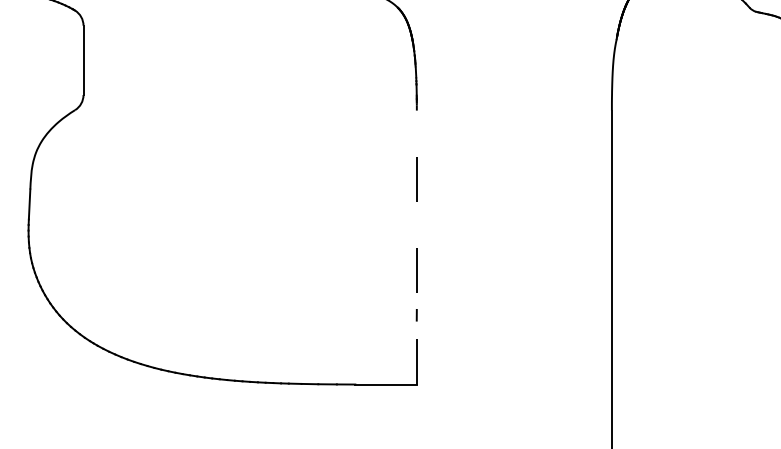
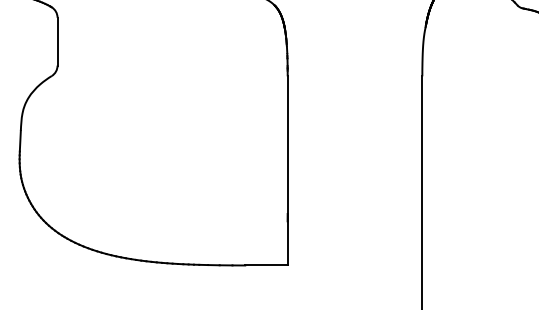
line: (416, 246) -> (287, 170), dashed -> solid

